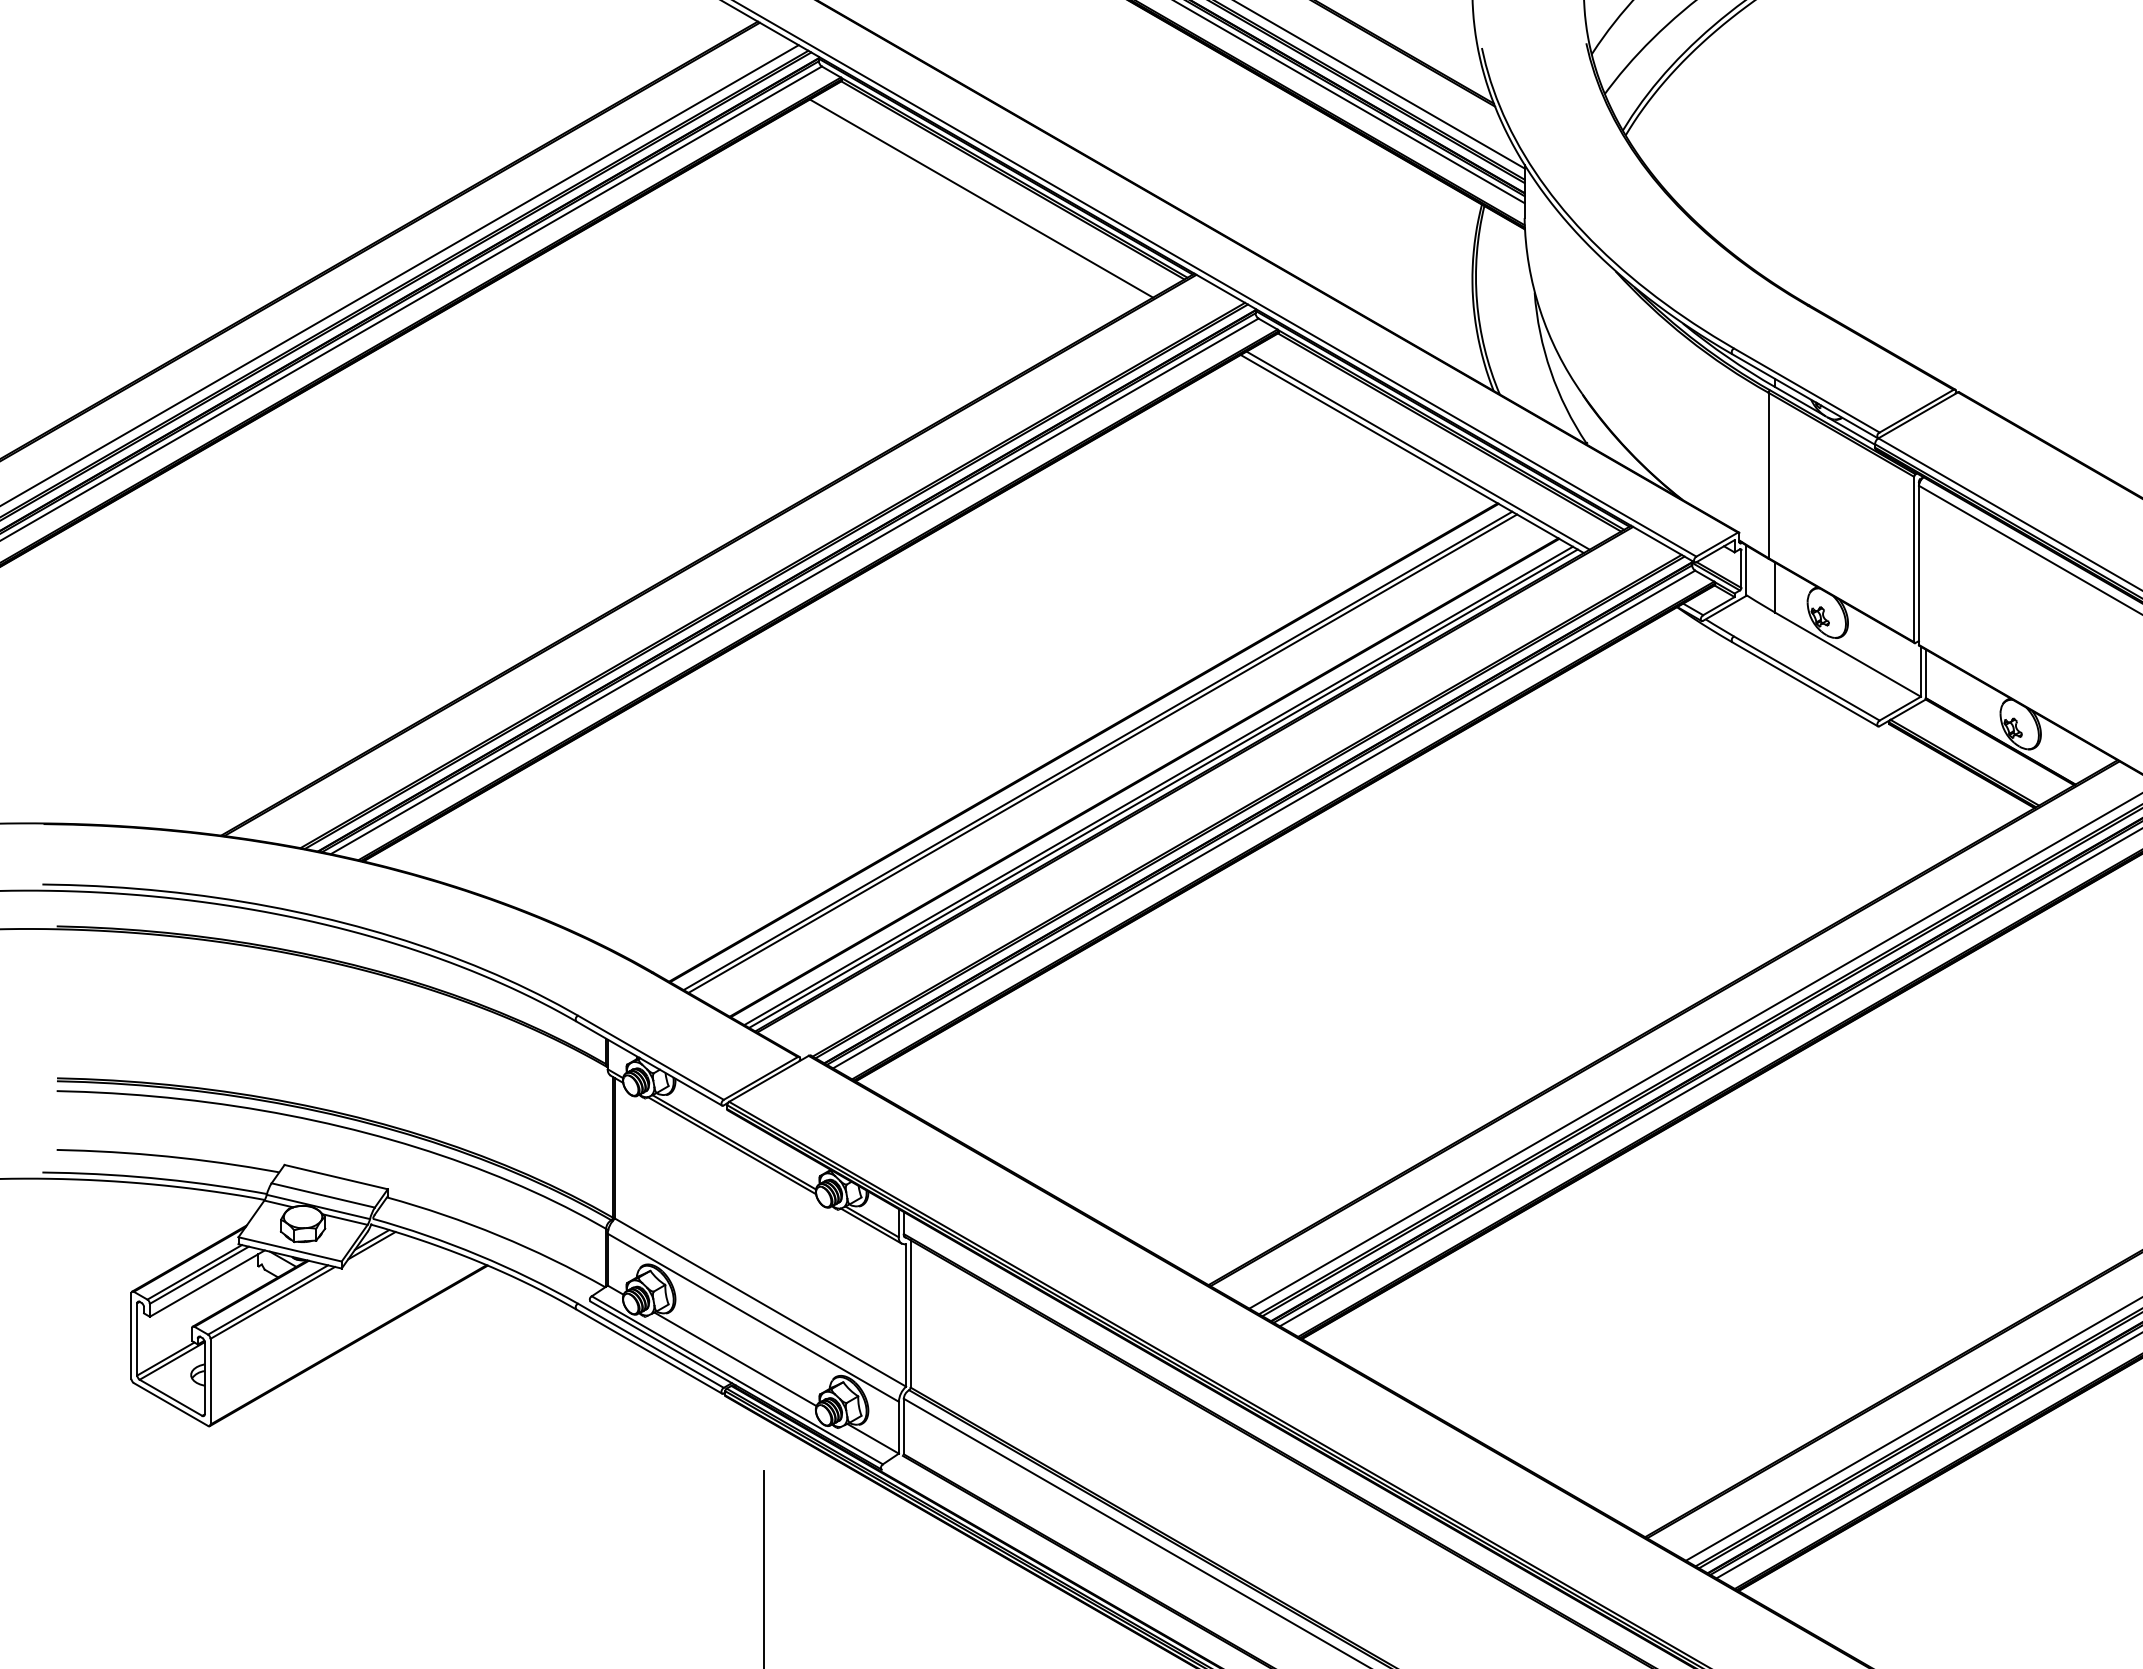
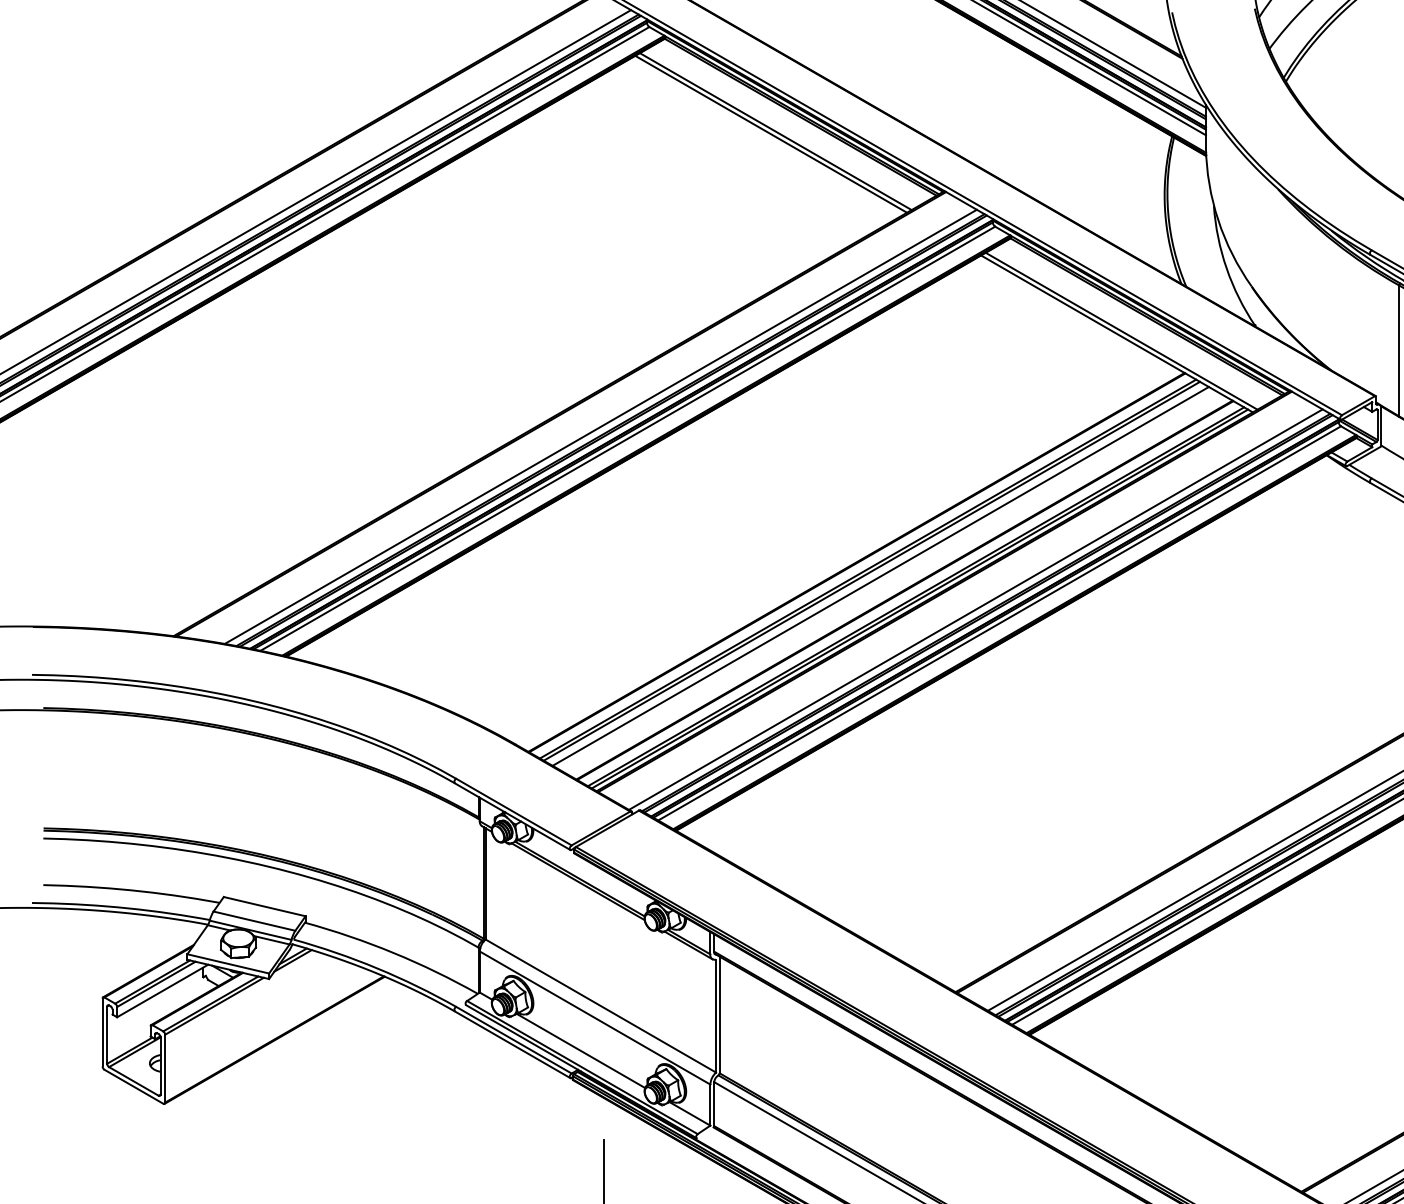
line: (975, 201) -> (771, 133), added
line: (760, 571) -> (600, 426), added
line: (1113, 760) -> (880, 576), added
line: (1234, 801) -> (976, 609), added

